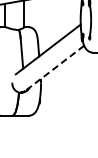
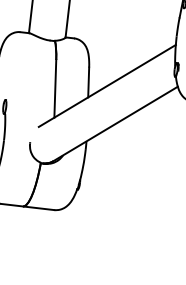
line: (54, 68) -> (115, 124), dashed -> solid

